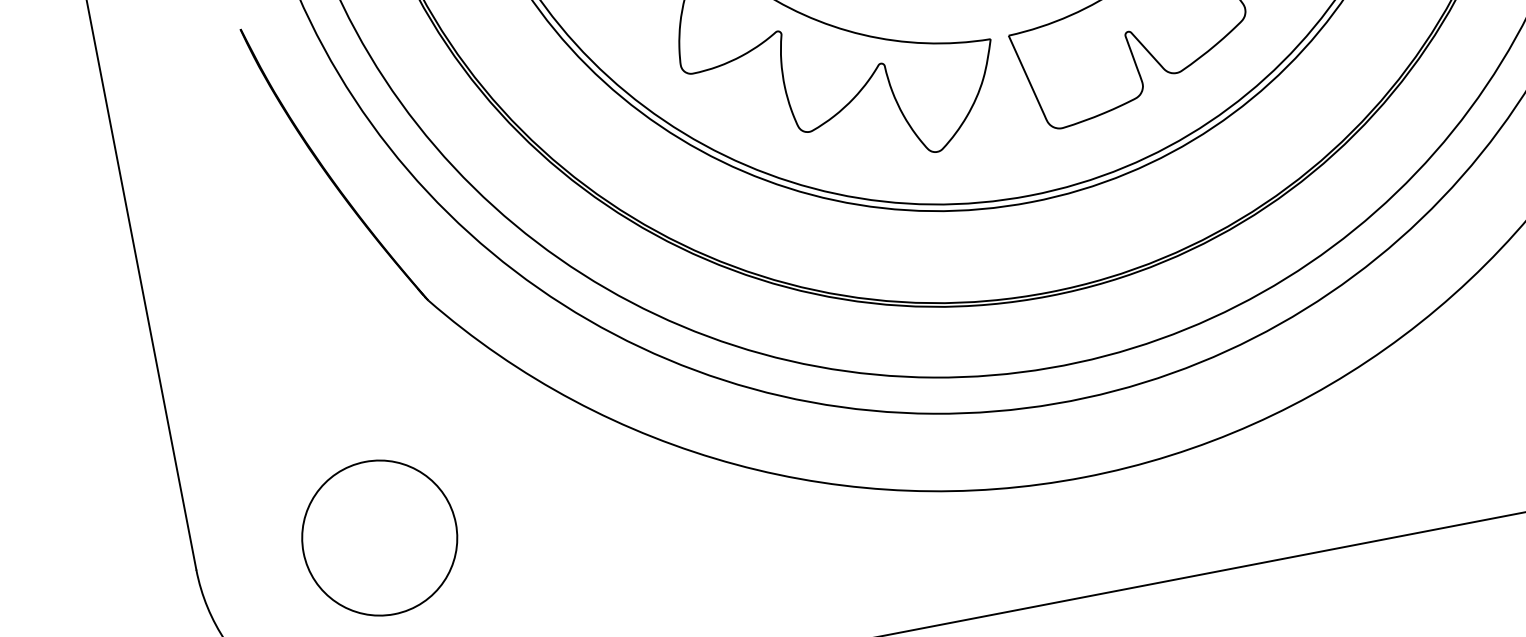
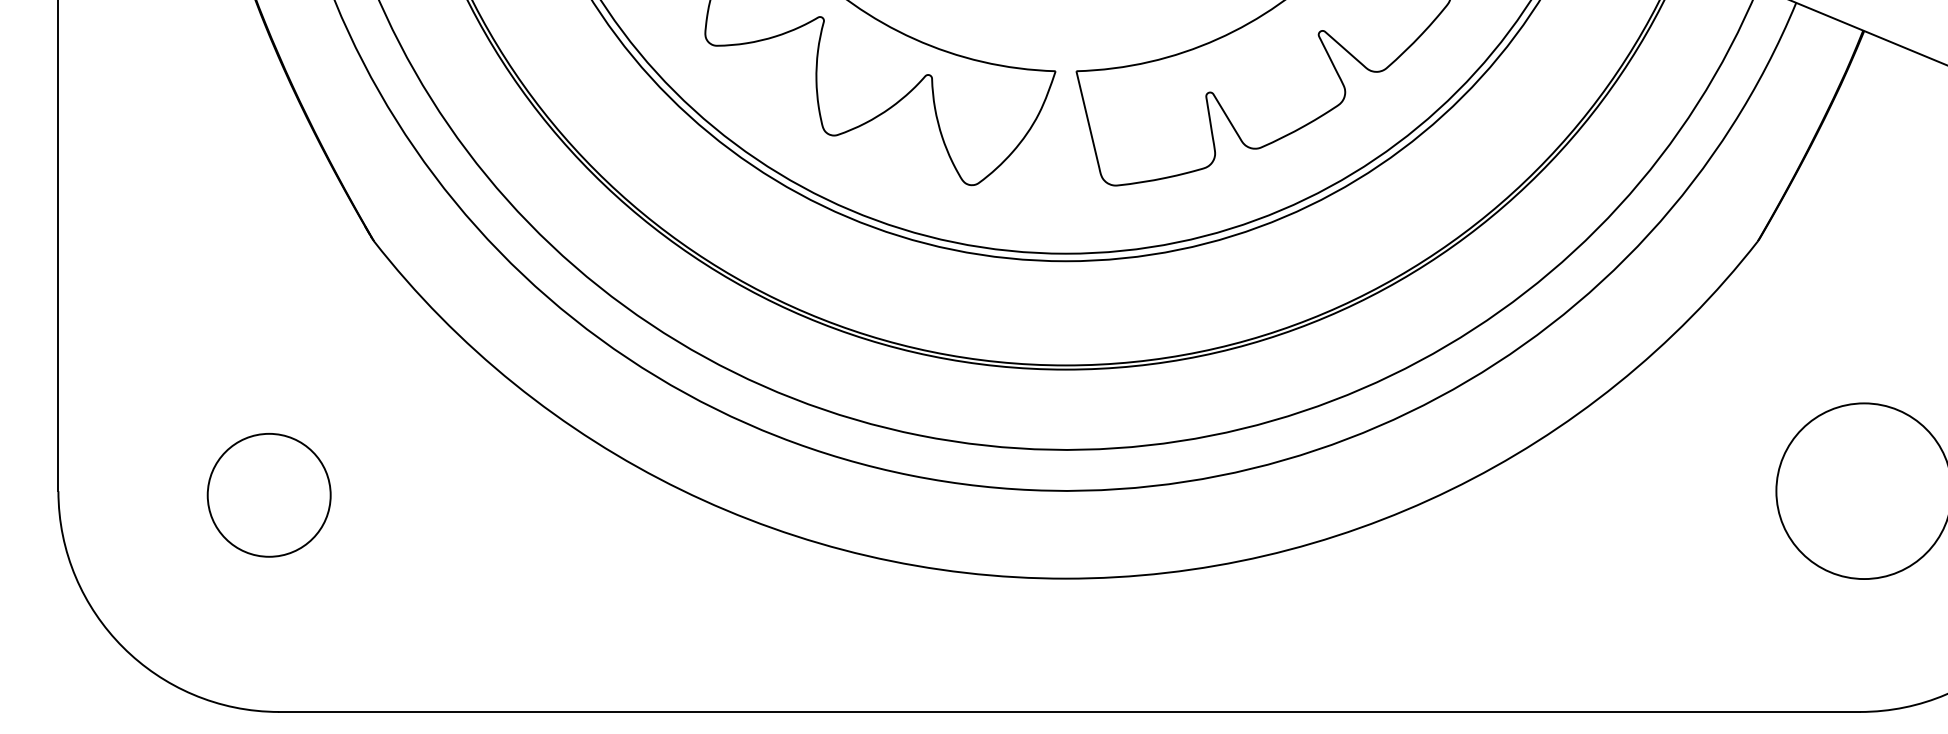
circle: (380, 538) -> (269, 495), size x0.7

